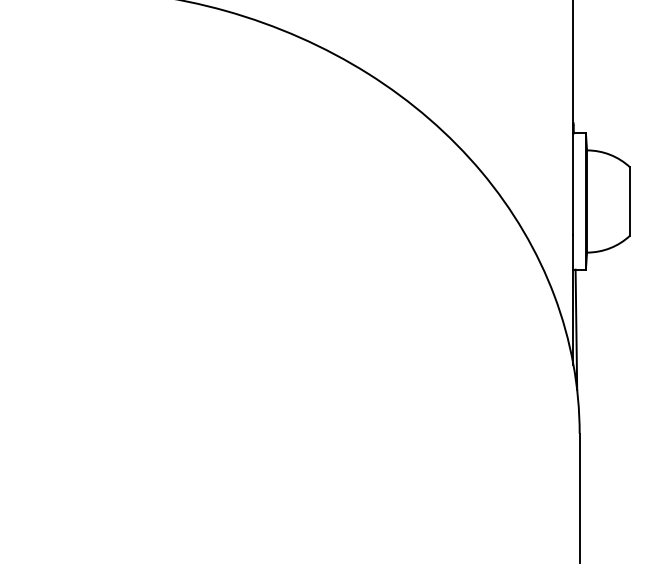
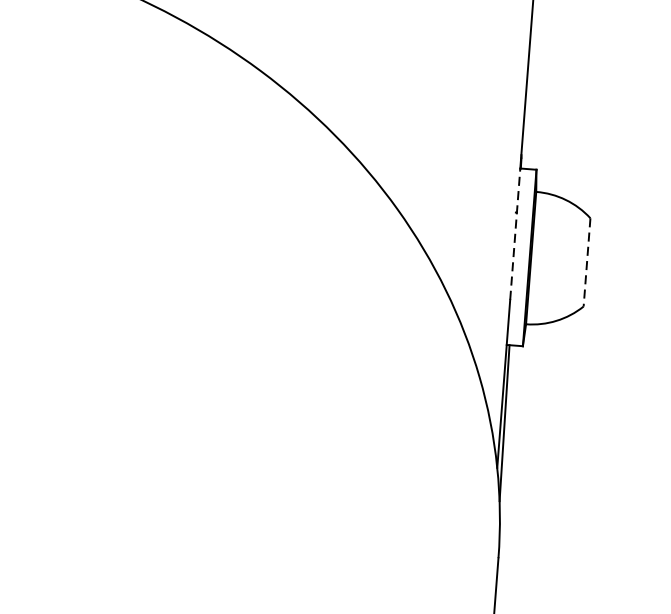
line: (573, 184) -> (515, 234), solid -> dashed
line: (630, 202) -> (587, 263), solid -> dashed

